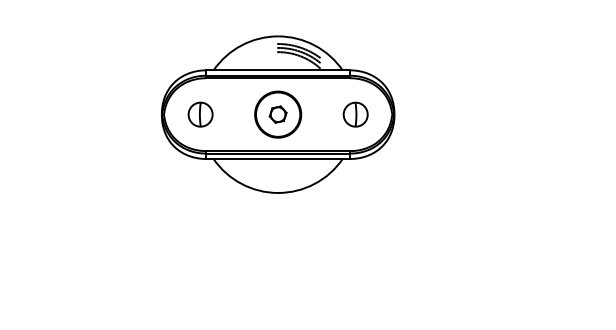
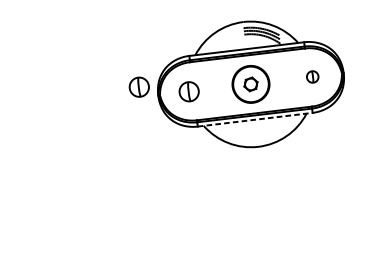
part: (139, 101) -> (139, 87), added
part: (355, 114) -> (312, 76), size x0.6
line: (278, 159) -> (255, 120), solid -> dashed

